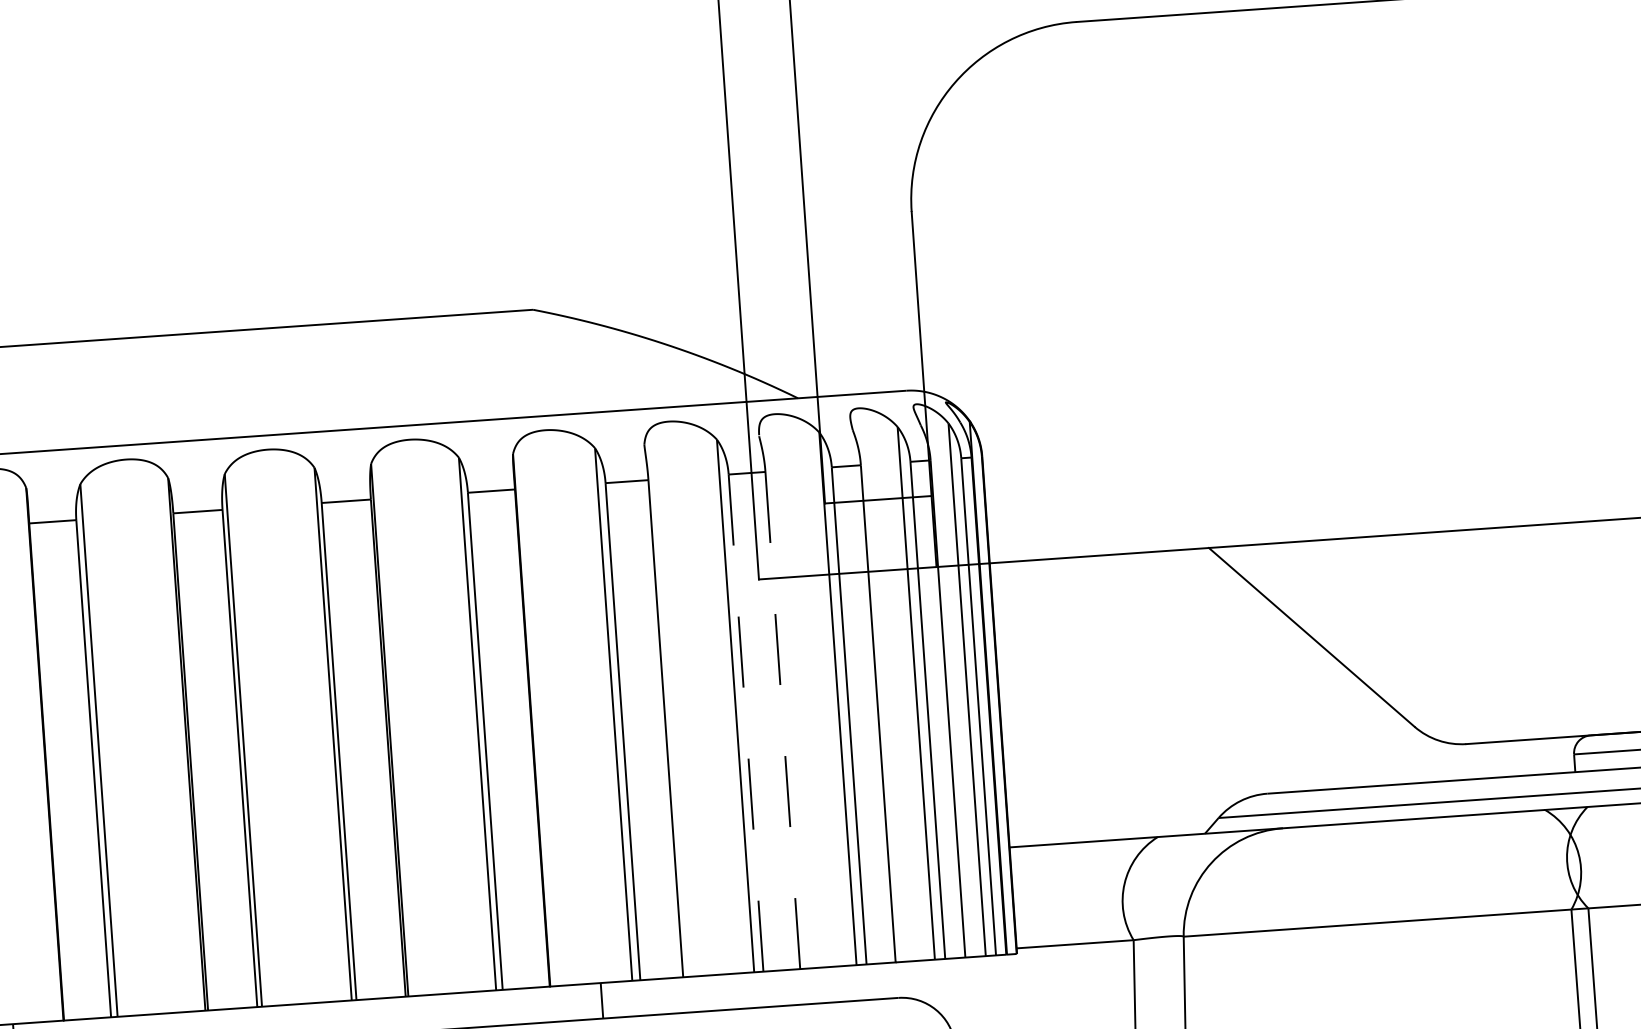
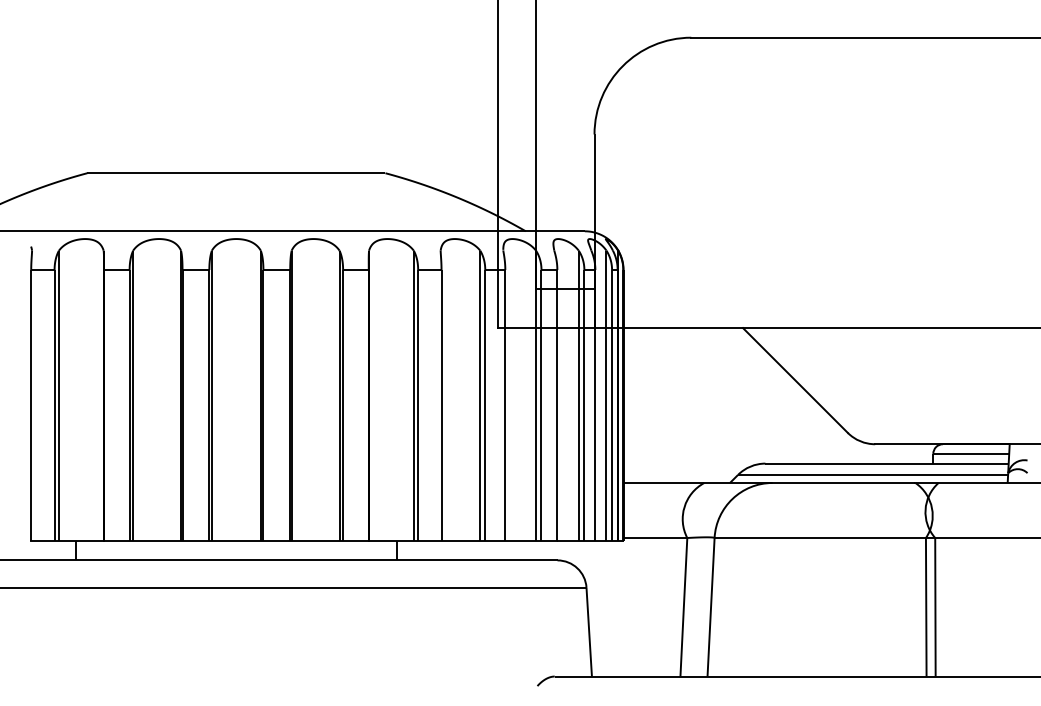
line: (783, 720) -> (505, 405), dashed -> solid
line: (746, 723) -> (485, 405), dashed -> solid

